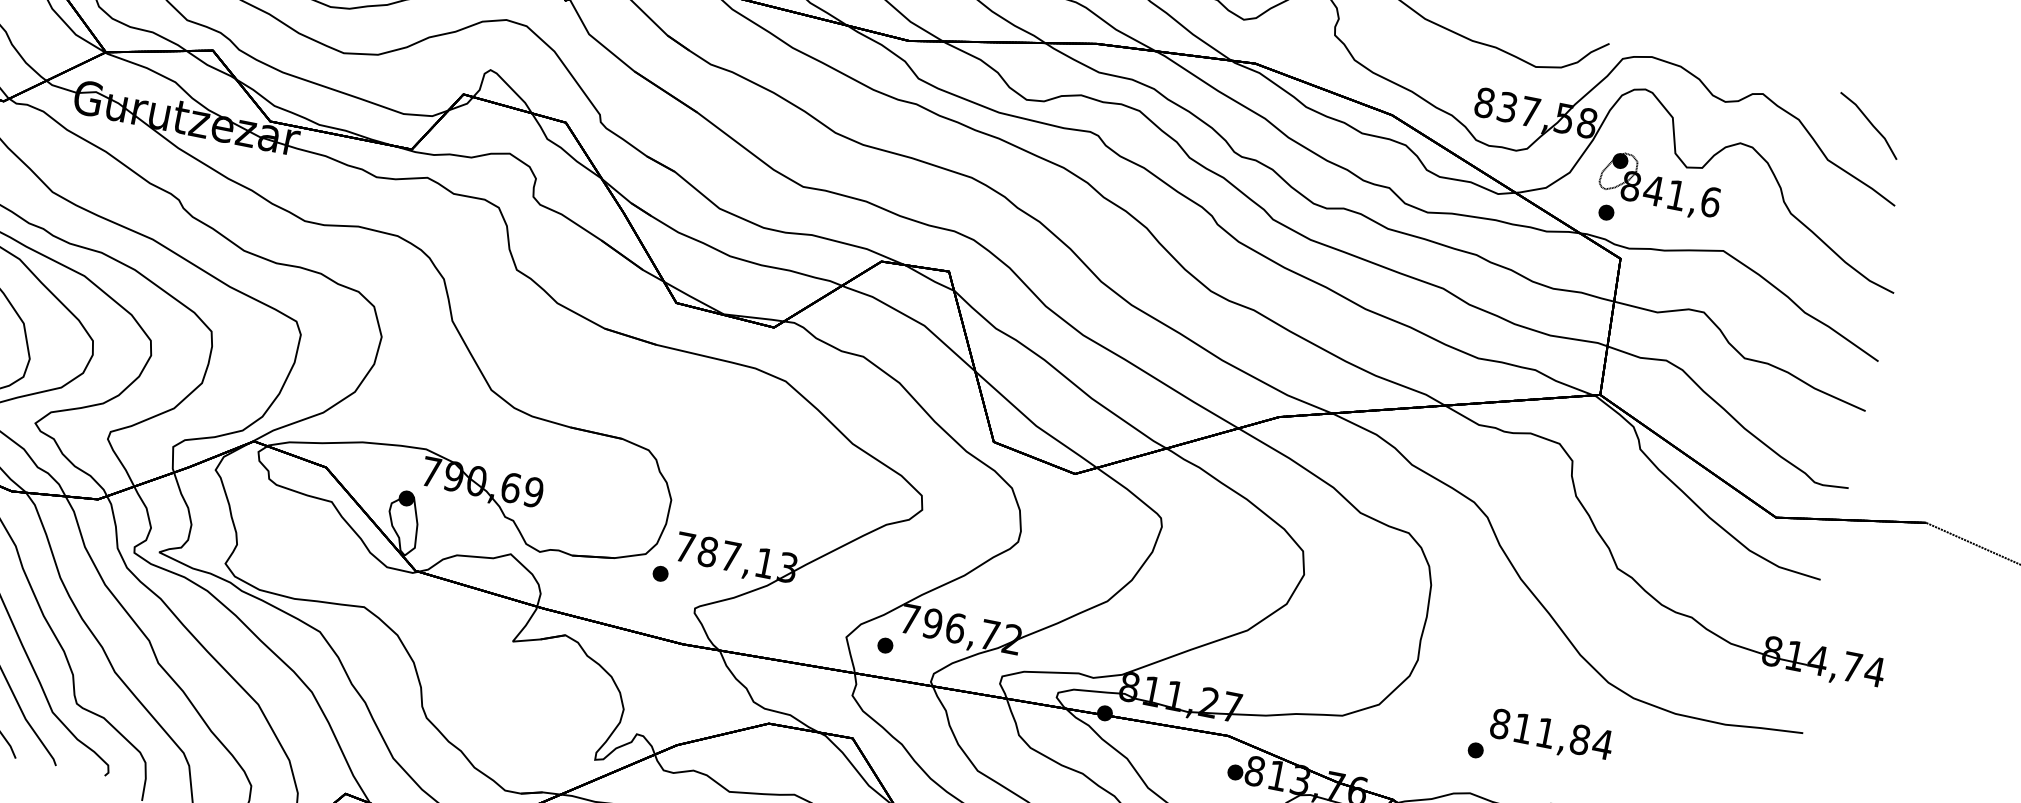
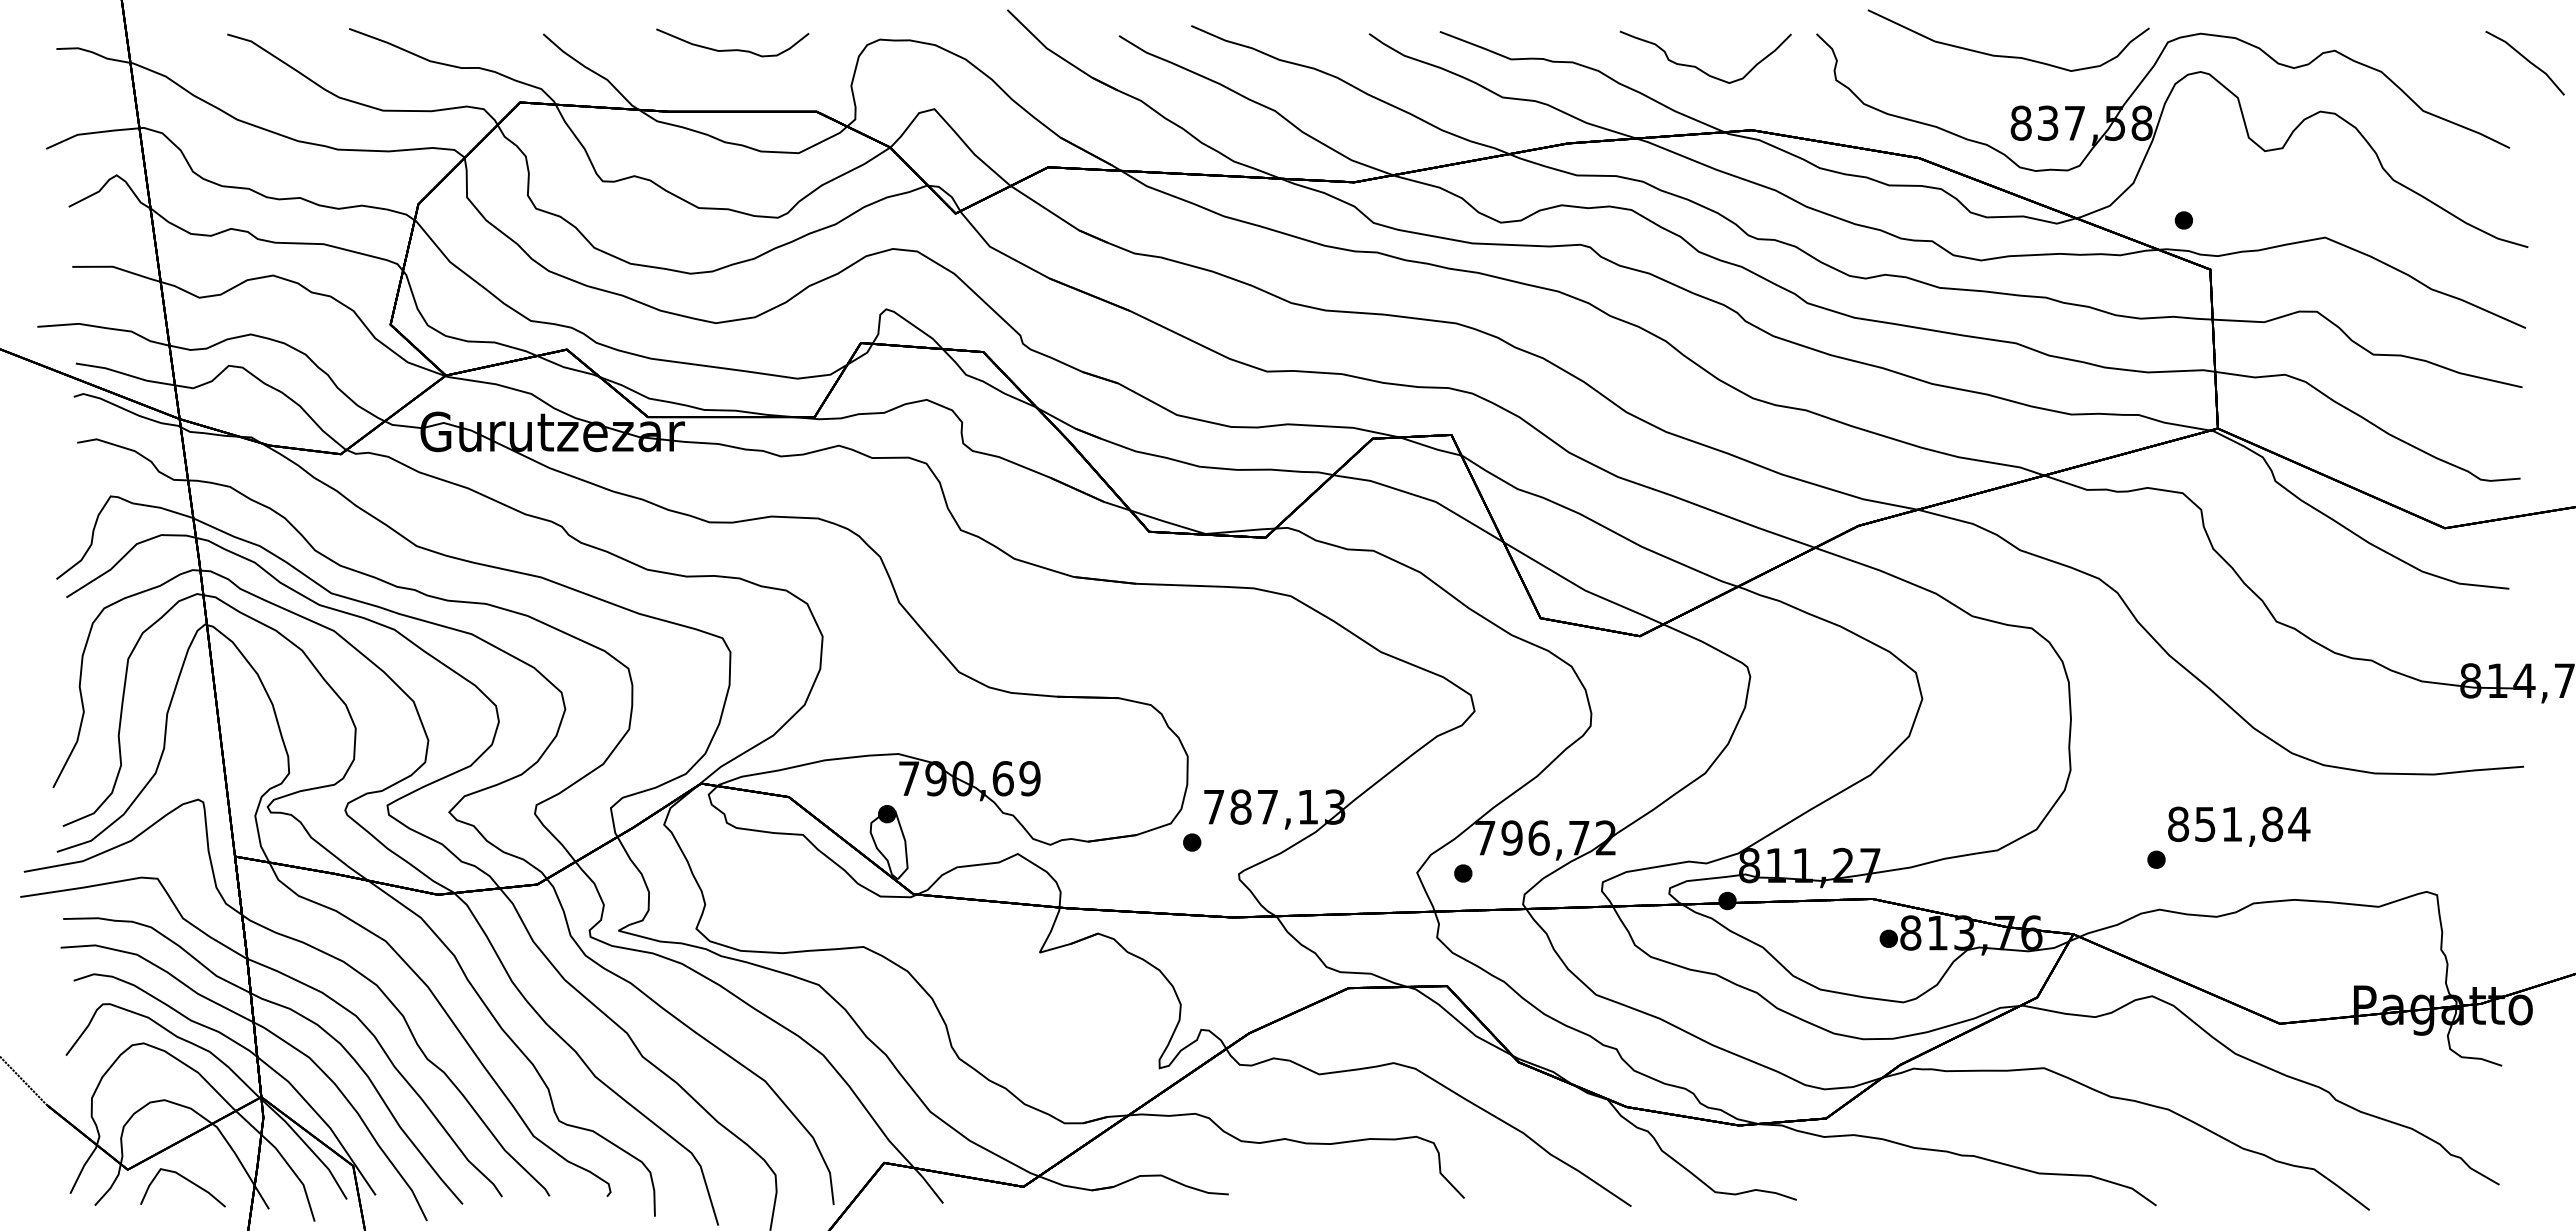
line: (1870, 123) -> (2526, 60), moved
part: (1660, 185) -> (2239, 177), removed
text: (1523, 728) -> (2205, 824), 811,84 -> 851,84

